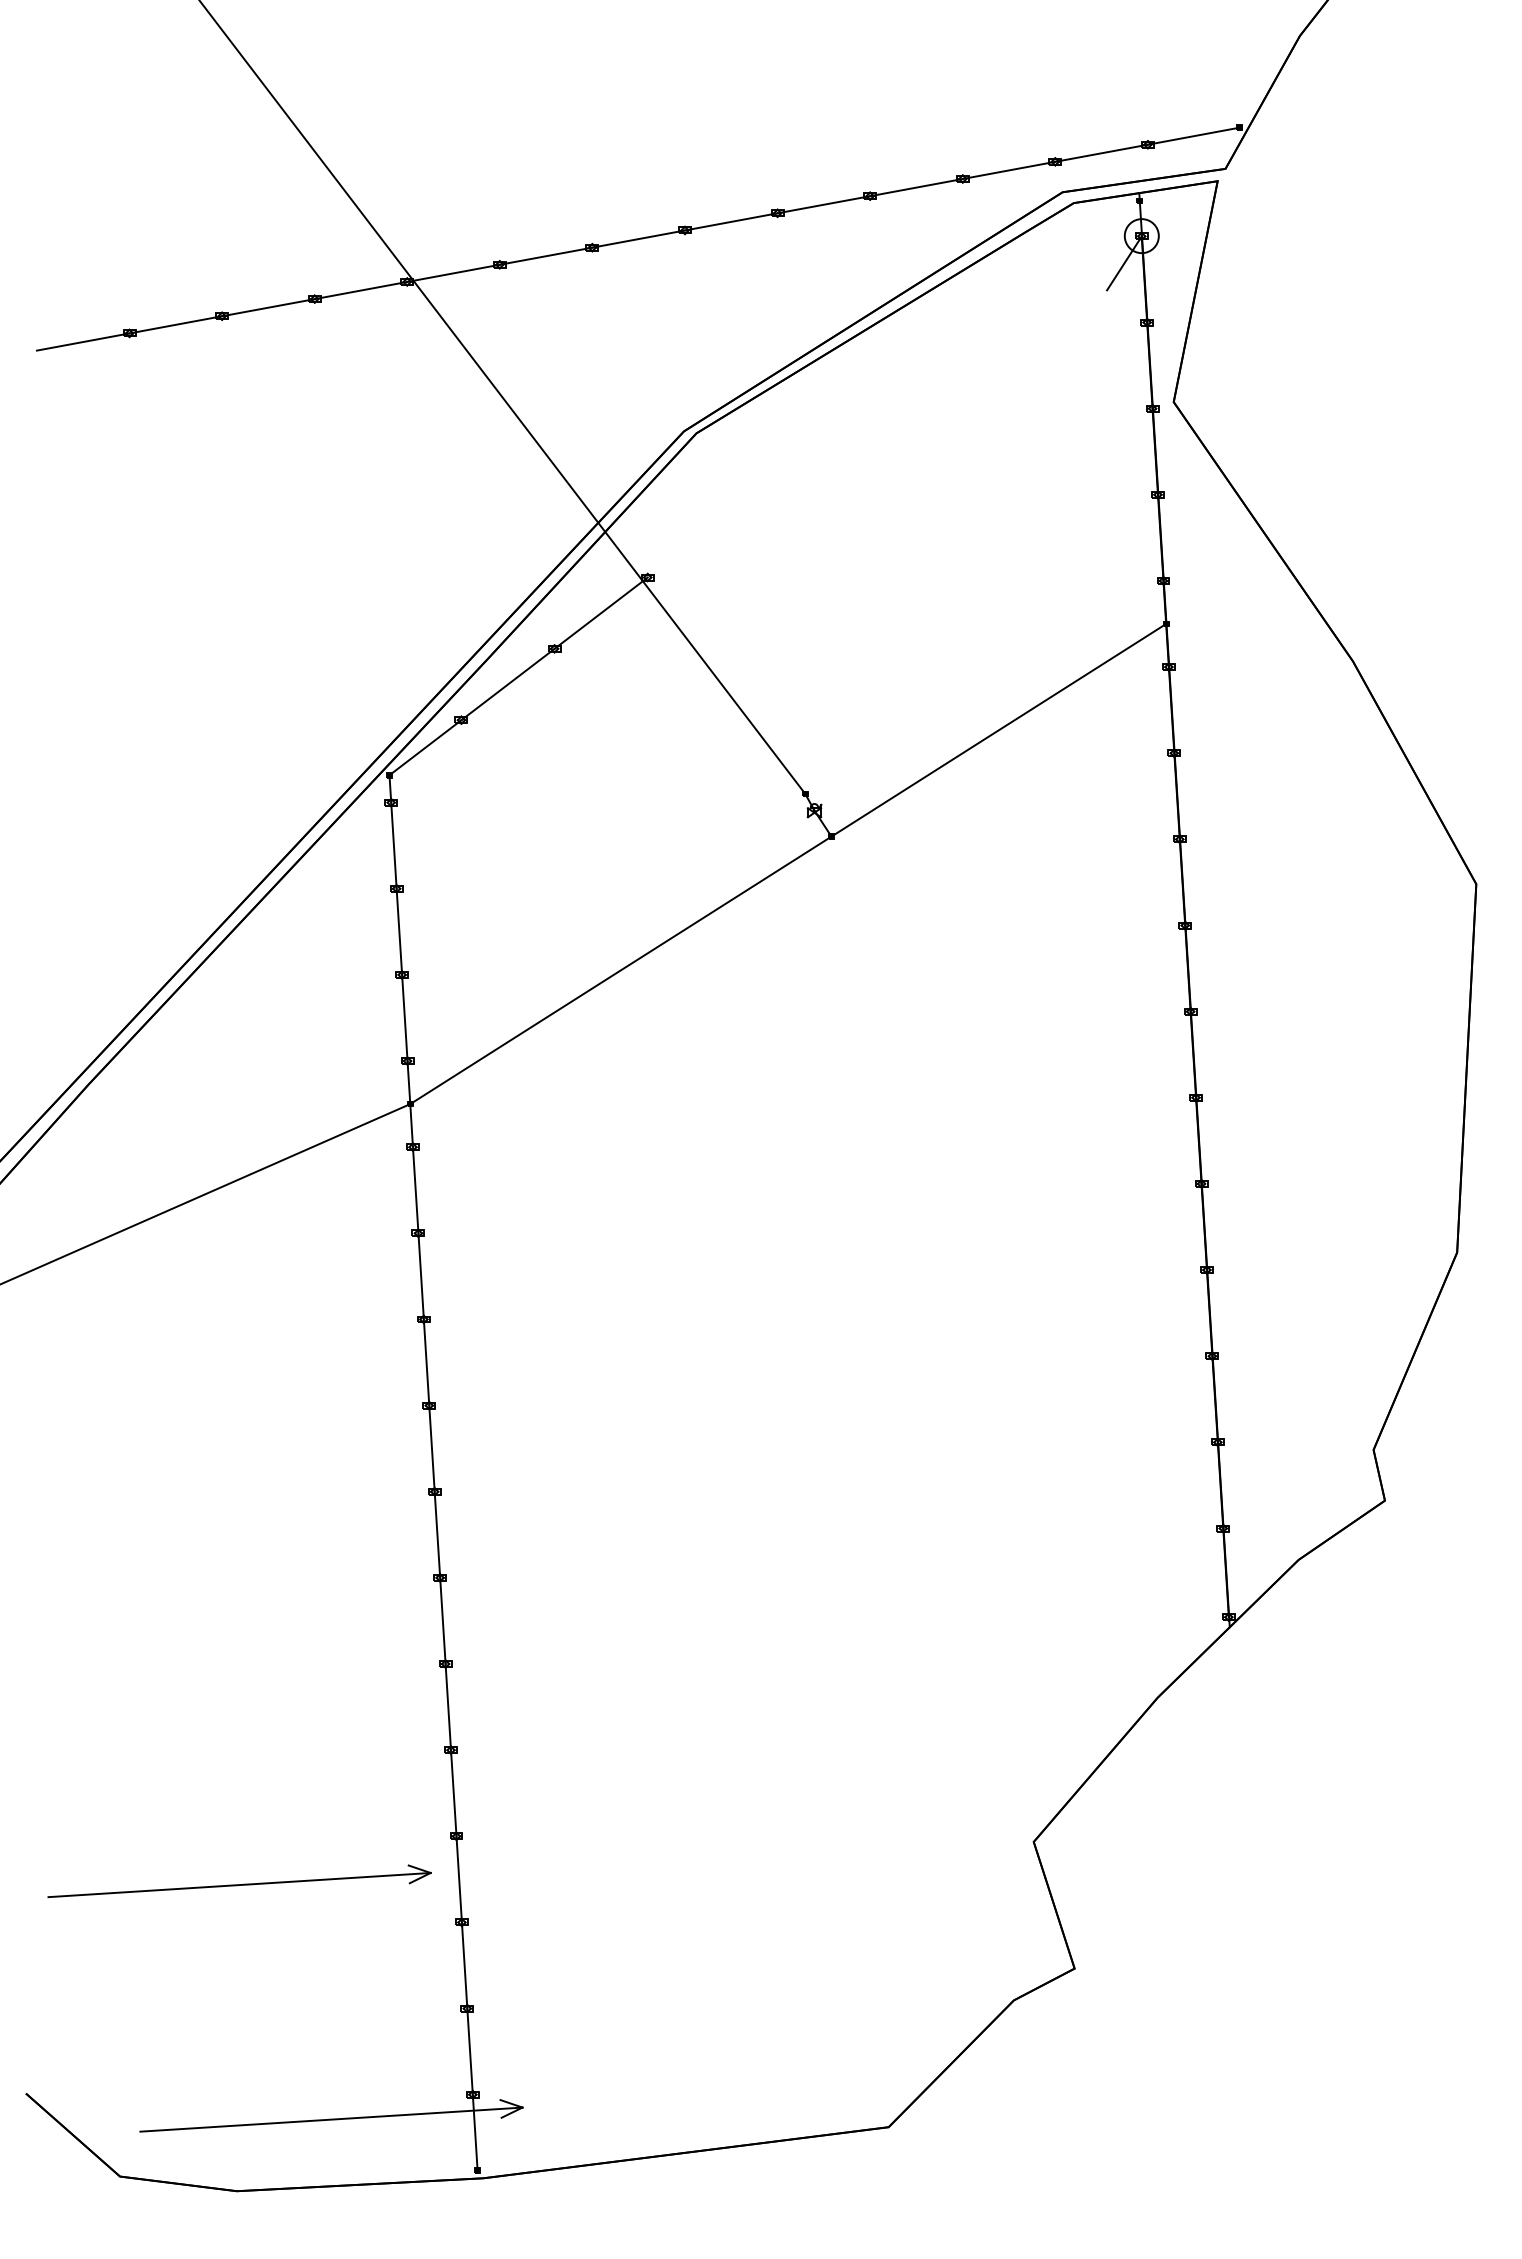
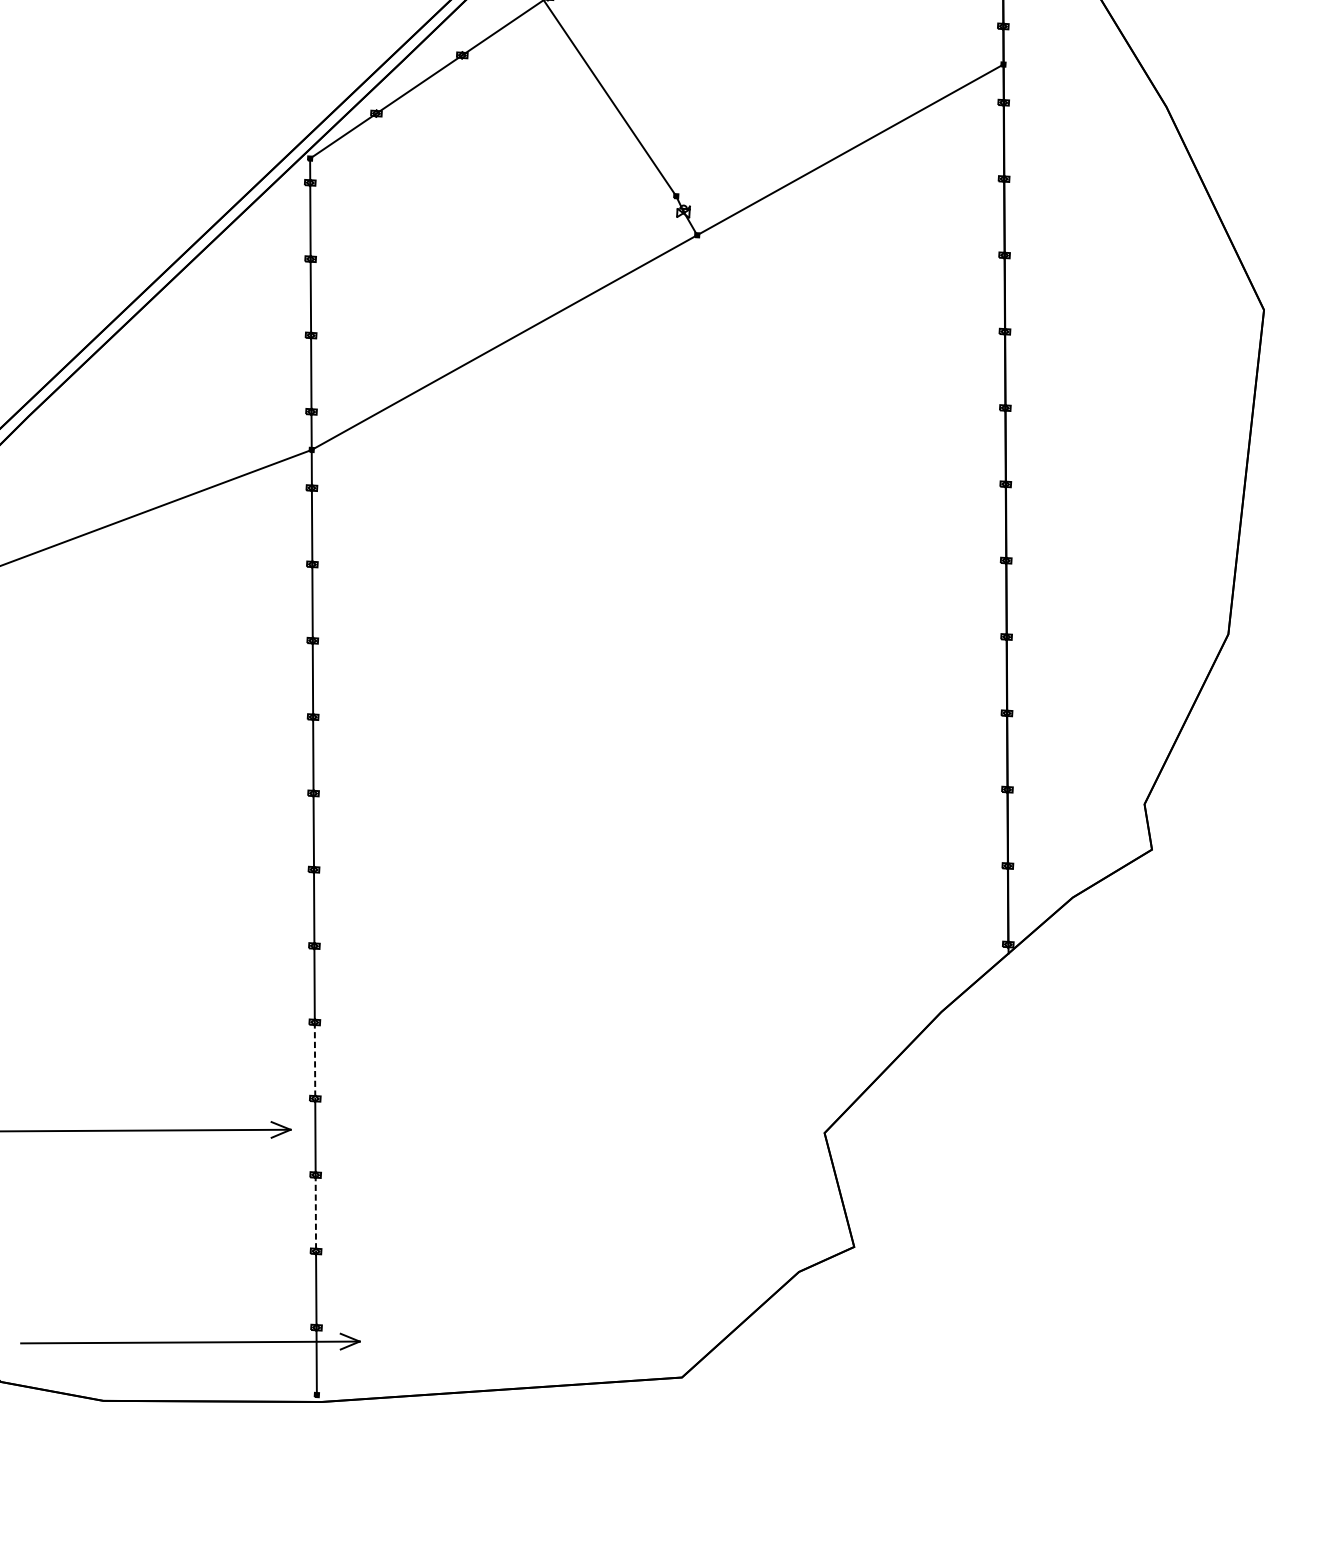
line: (453, 1793) -> (314, 1060), solid -> dashed
line: (464, 1966) -> (315, 1214), solid -> dashed

